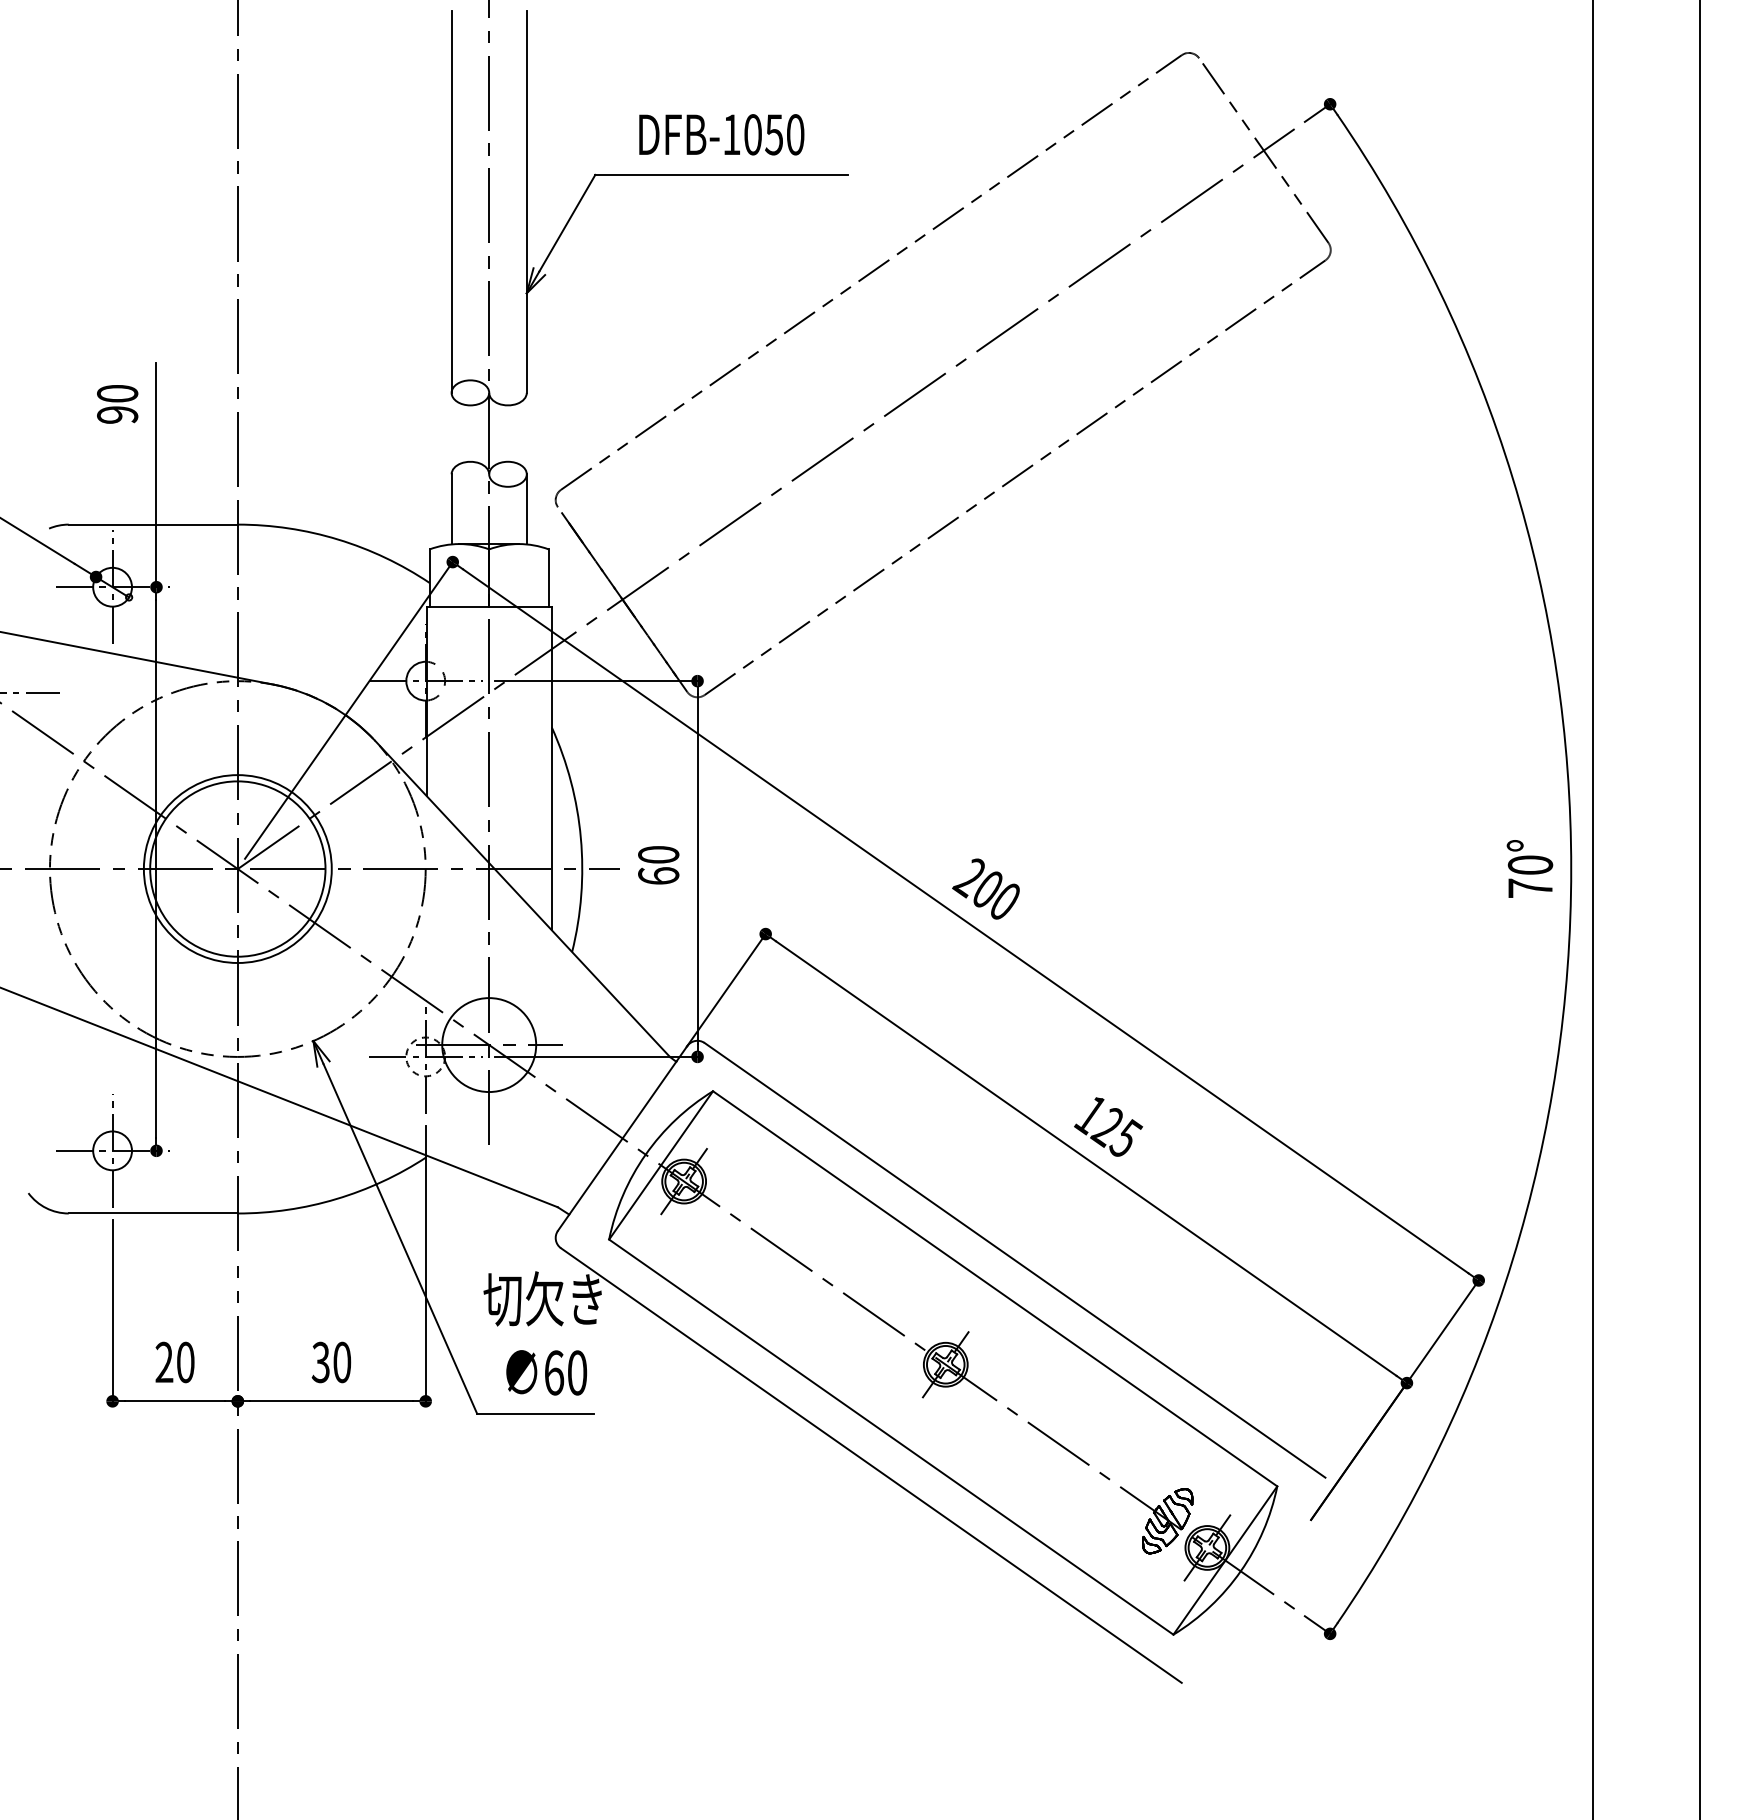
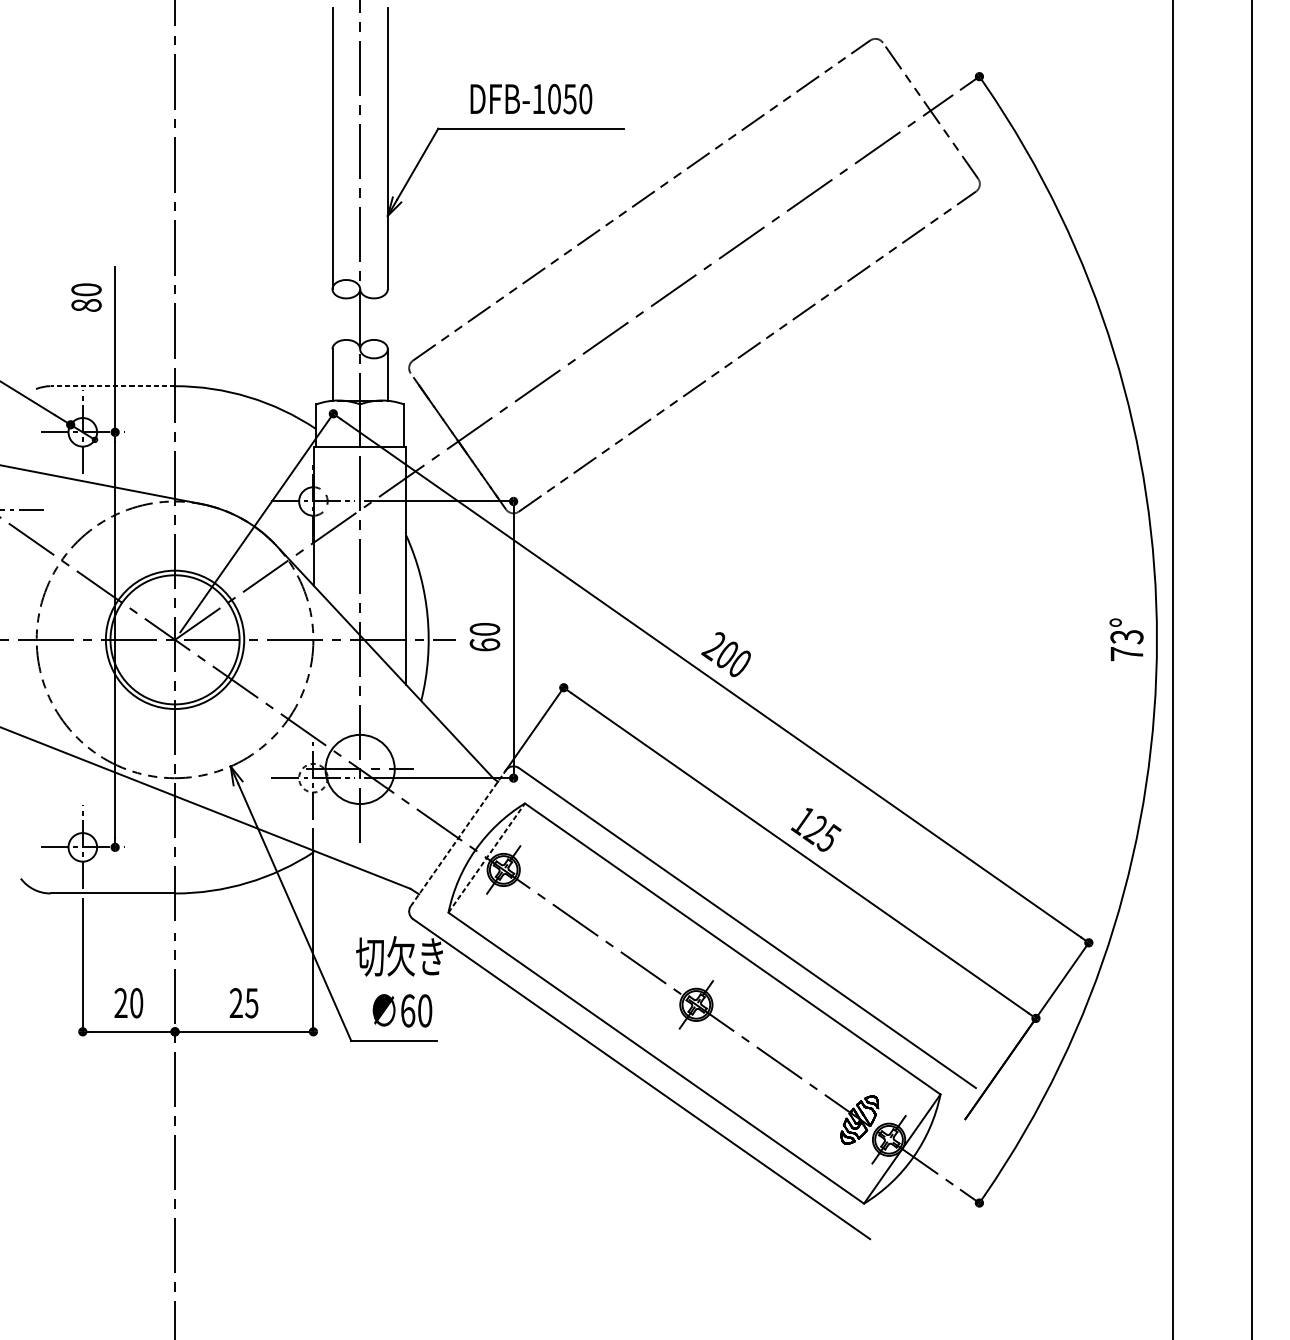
text: (117, 414) -> (86, 305), 90 -> 80
line: (153, 524) -> (112, 386), solid -> dashed
text: (1530, 865) -> (1126, 637), 70° -> 73°
line: (622, 1138) -> (458, 838), solid -> dashed
line: (661, 1165) -> (487, 858), solid -> dashed
text: (331, 1362) -> (244, 1003), 30 -> 25

